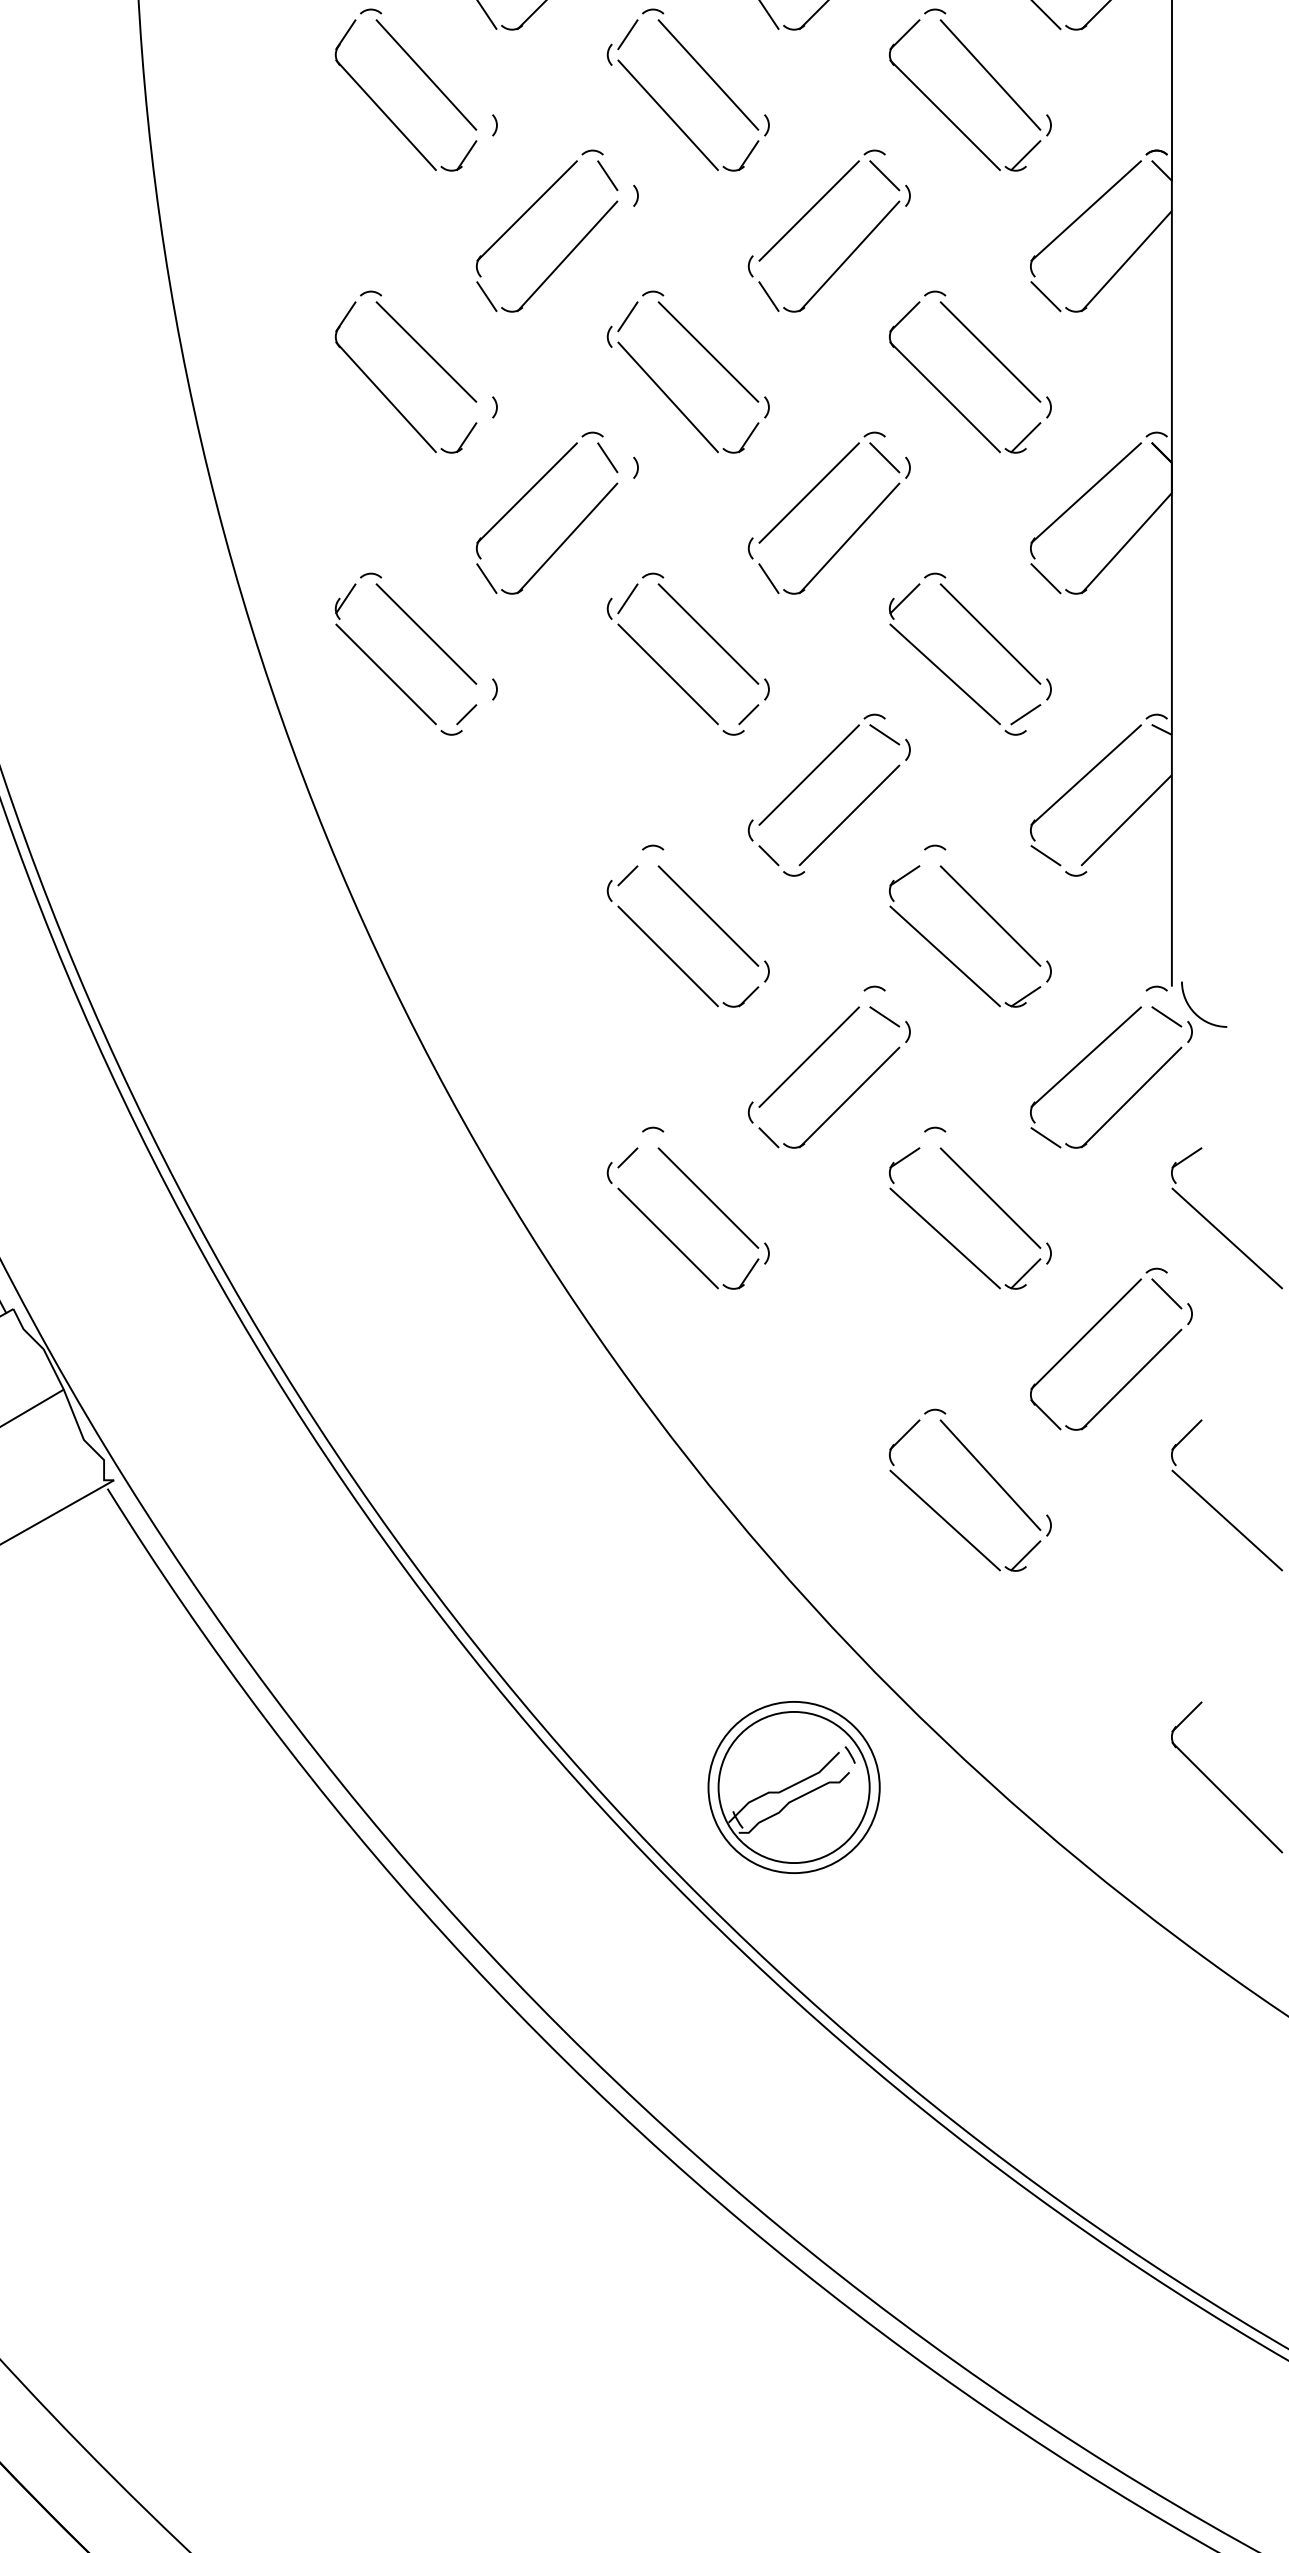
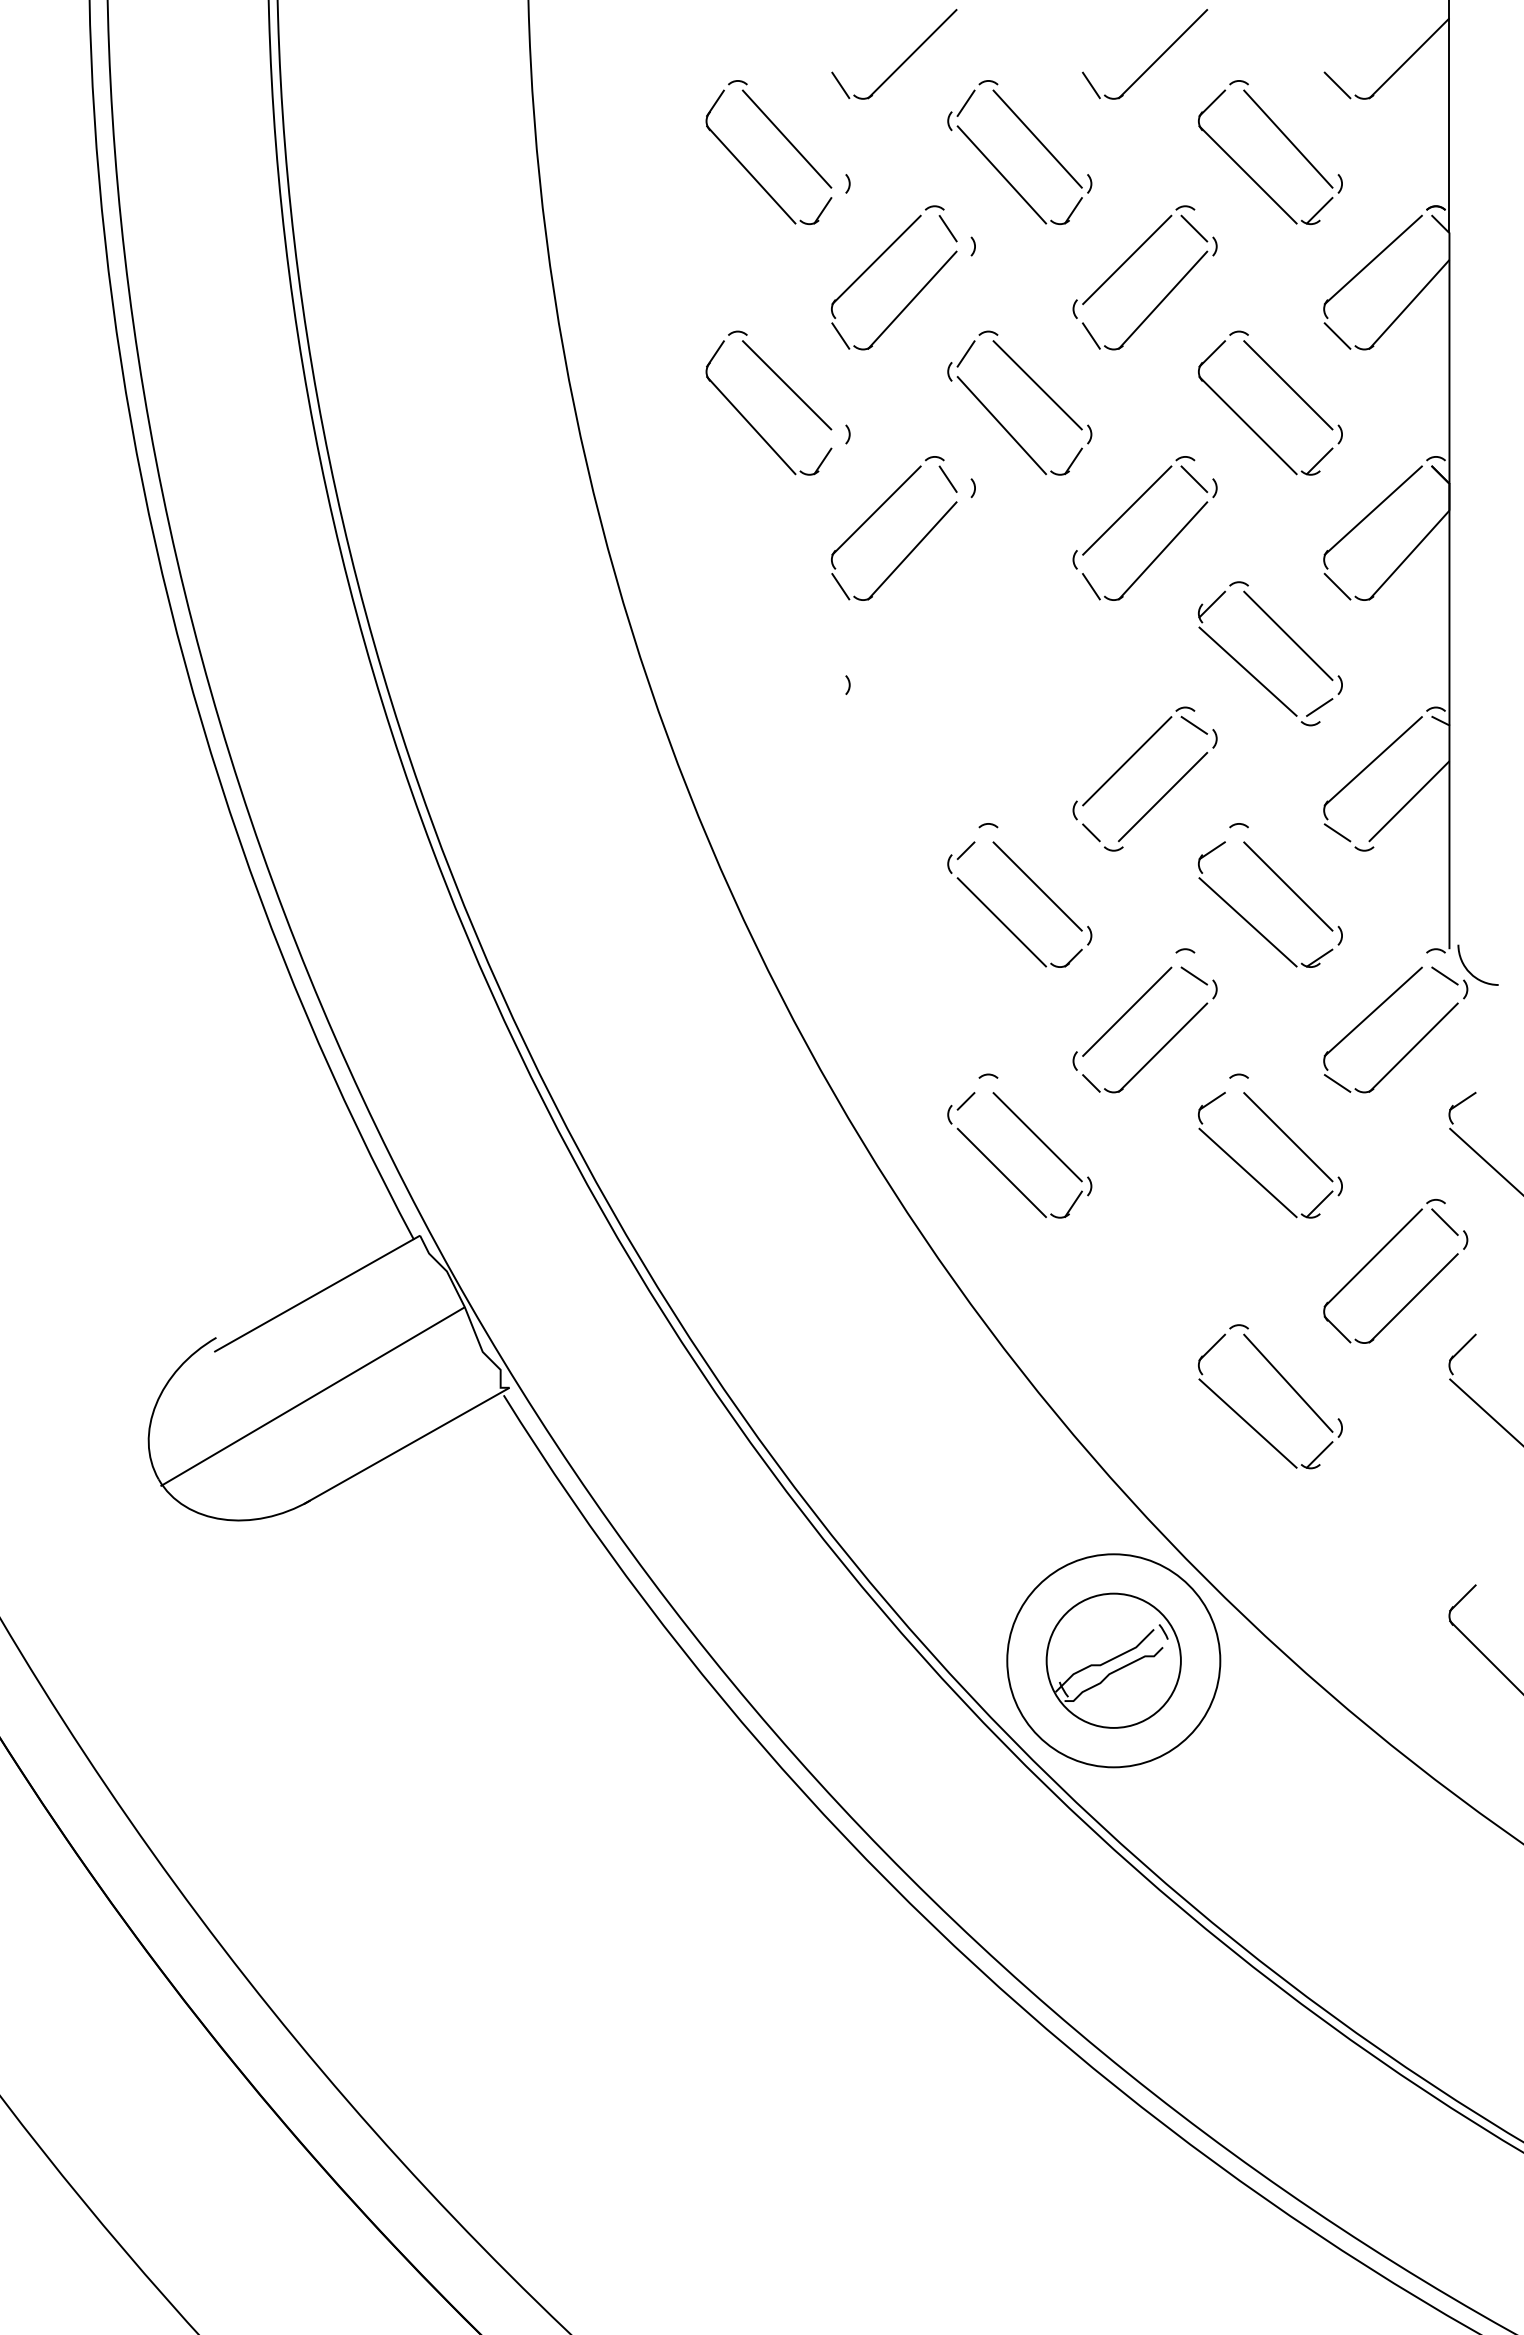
part: (707, 634) -> (1036, 636), removed
part: (386, 673) -> (751, 670), removed
circle: (793, 1787) -> (1113, 1660), size x1.4

